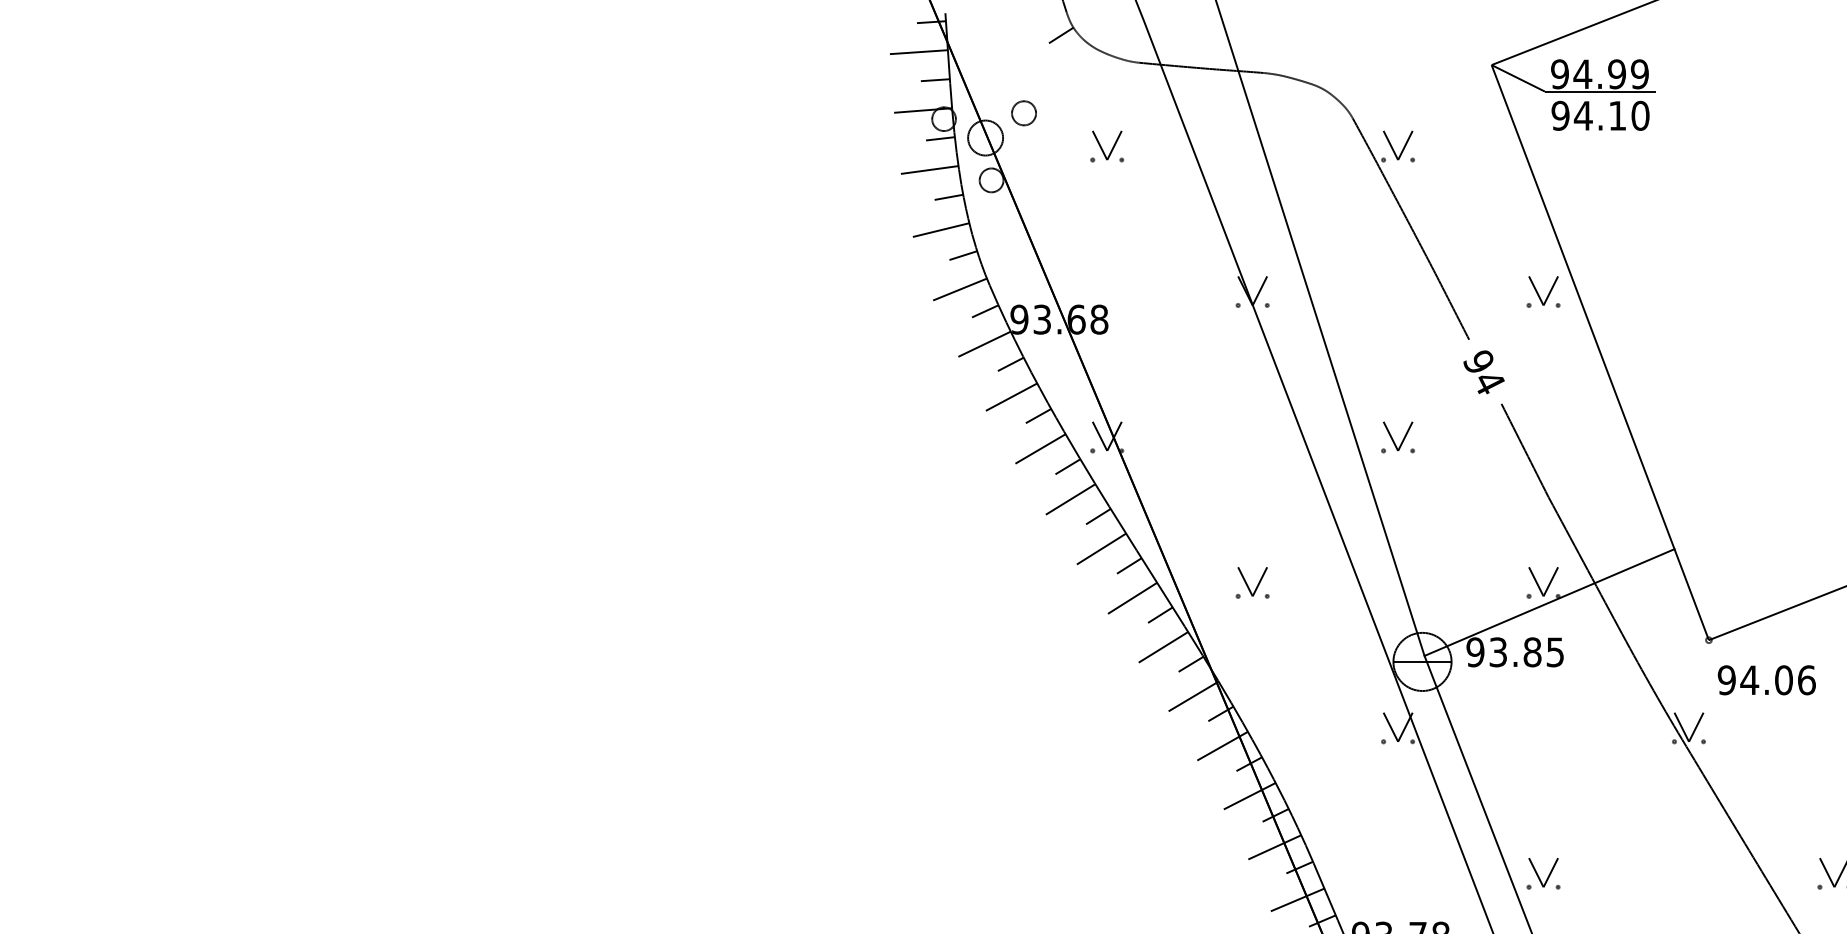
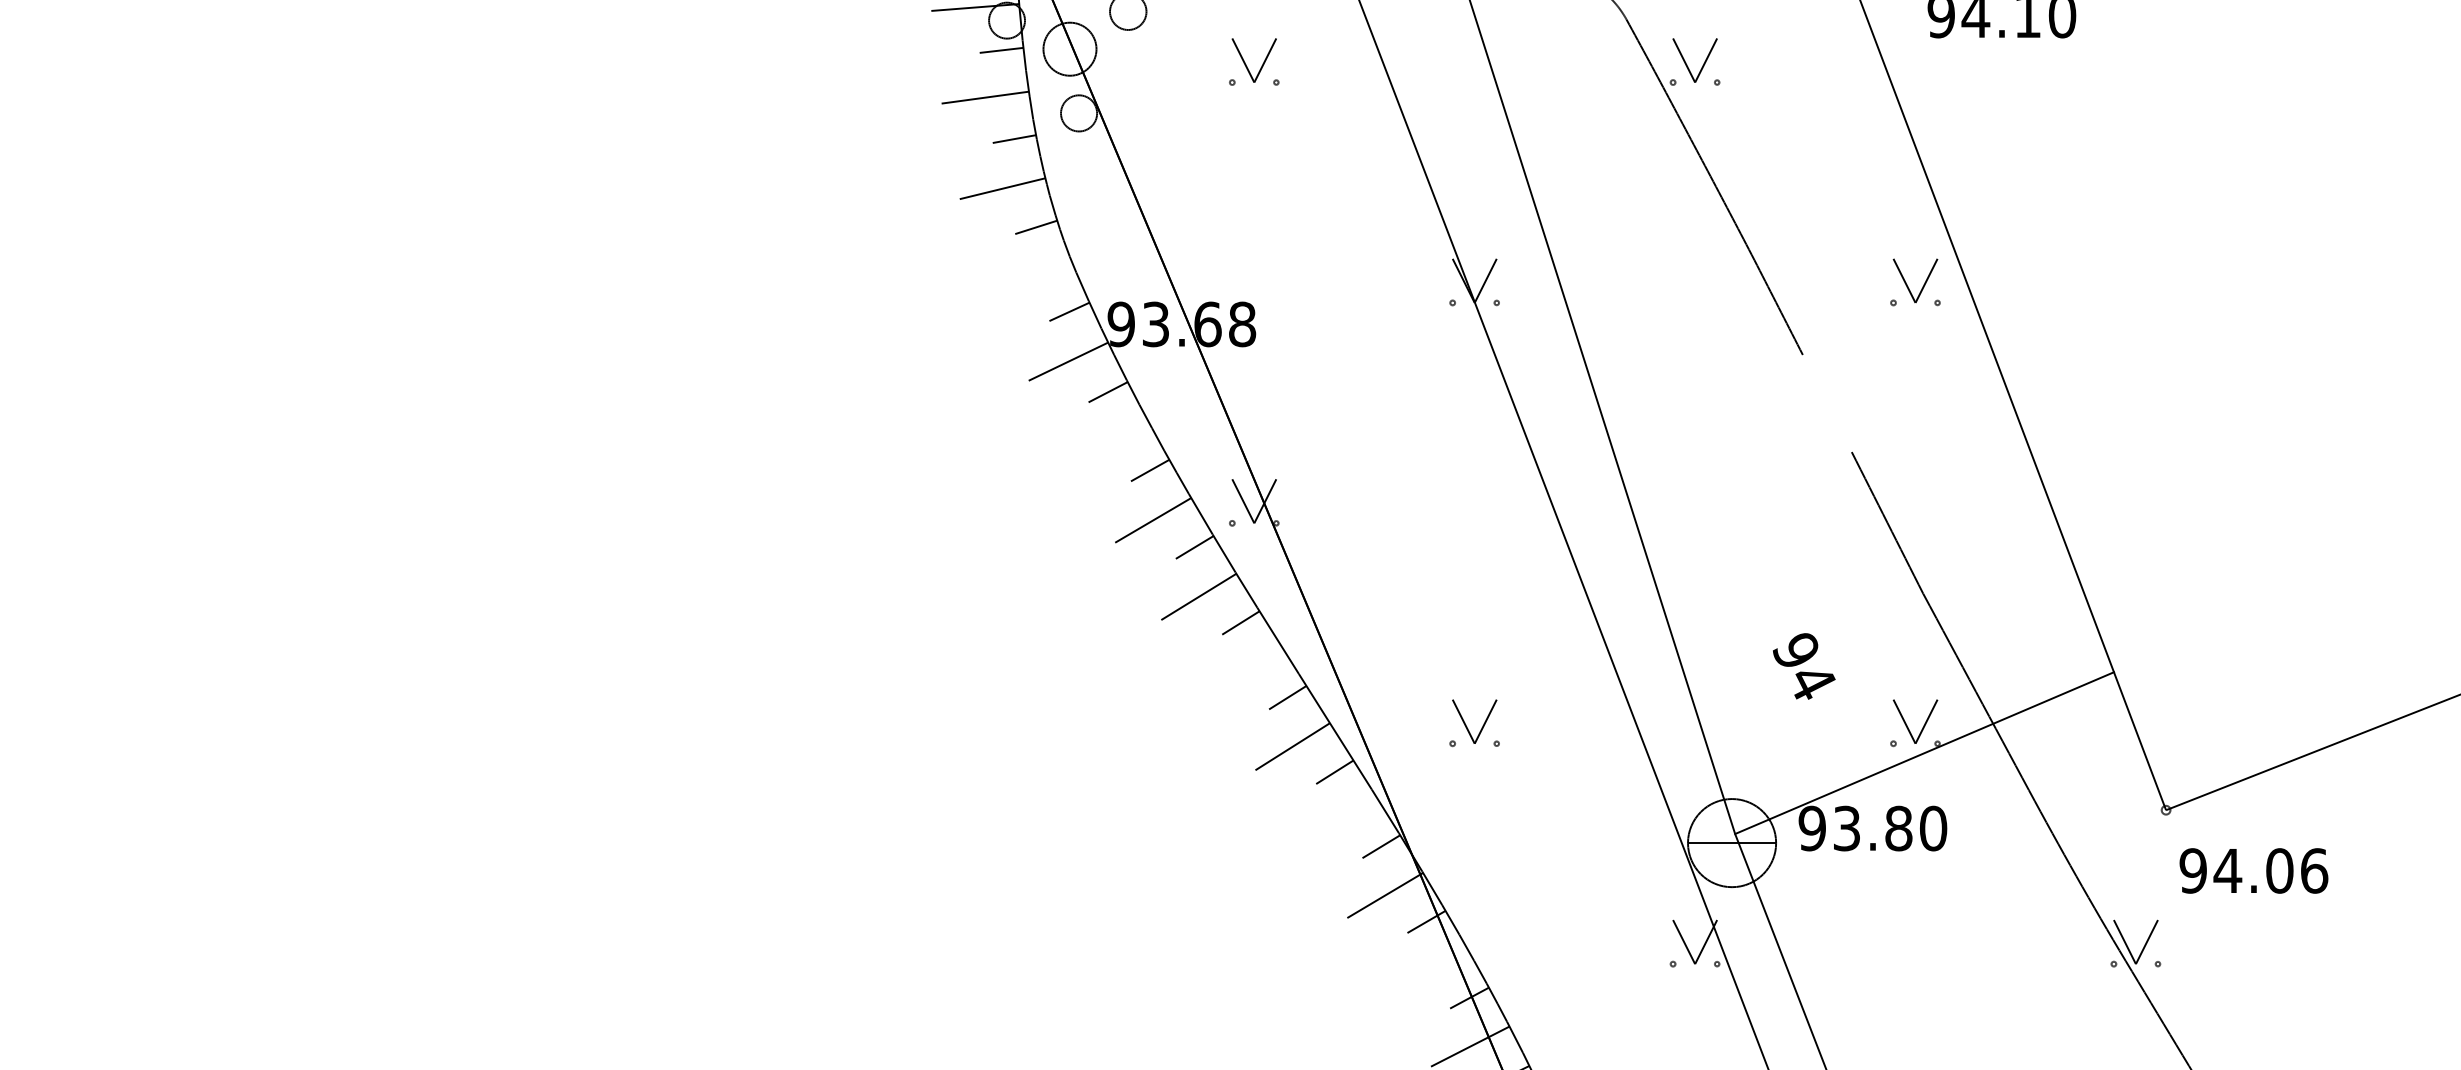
line: (960, 289) -> (1031, 278), removed
text: (1483, 372) -> (1803, 666), moved
line: (1011, 396) -> (1109, 440), removed
part: (1397, 437) -> (1694, 503), removed
line: (1101, 548) -> (1245, 671), removed
line: (1163, 647) -> (1339, 821), removed
text: (1555, 652) -> (1933, 828), 93.85 -> 93.80
line: (1222, 745) -> (1428, 969), removed

